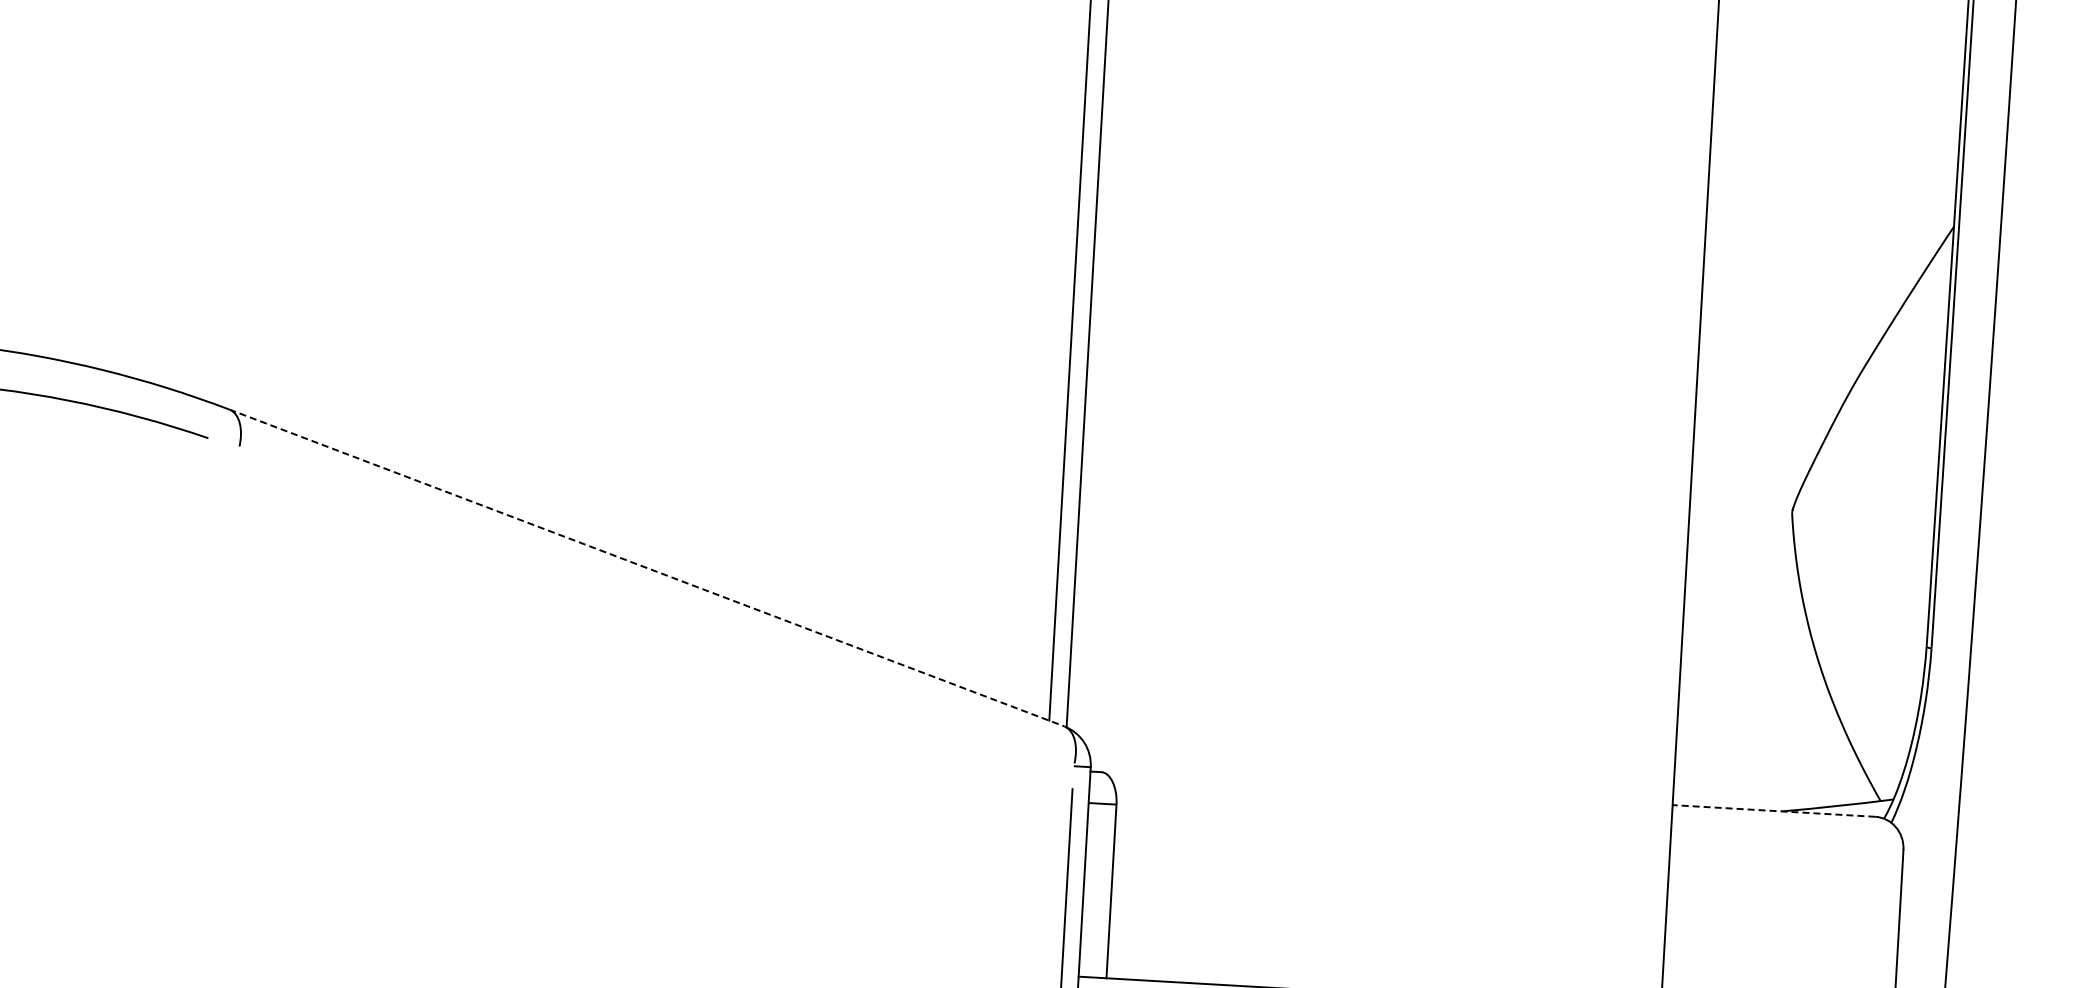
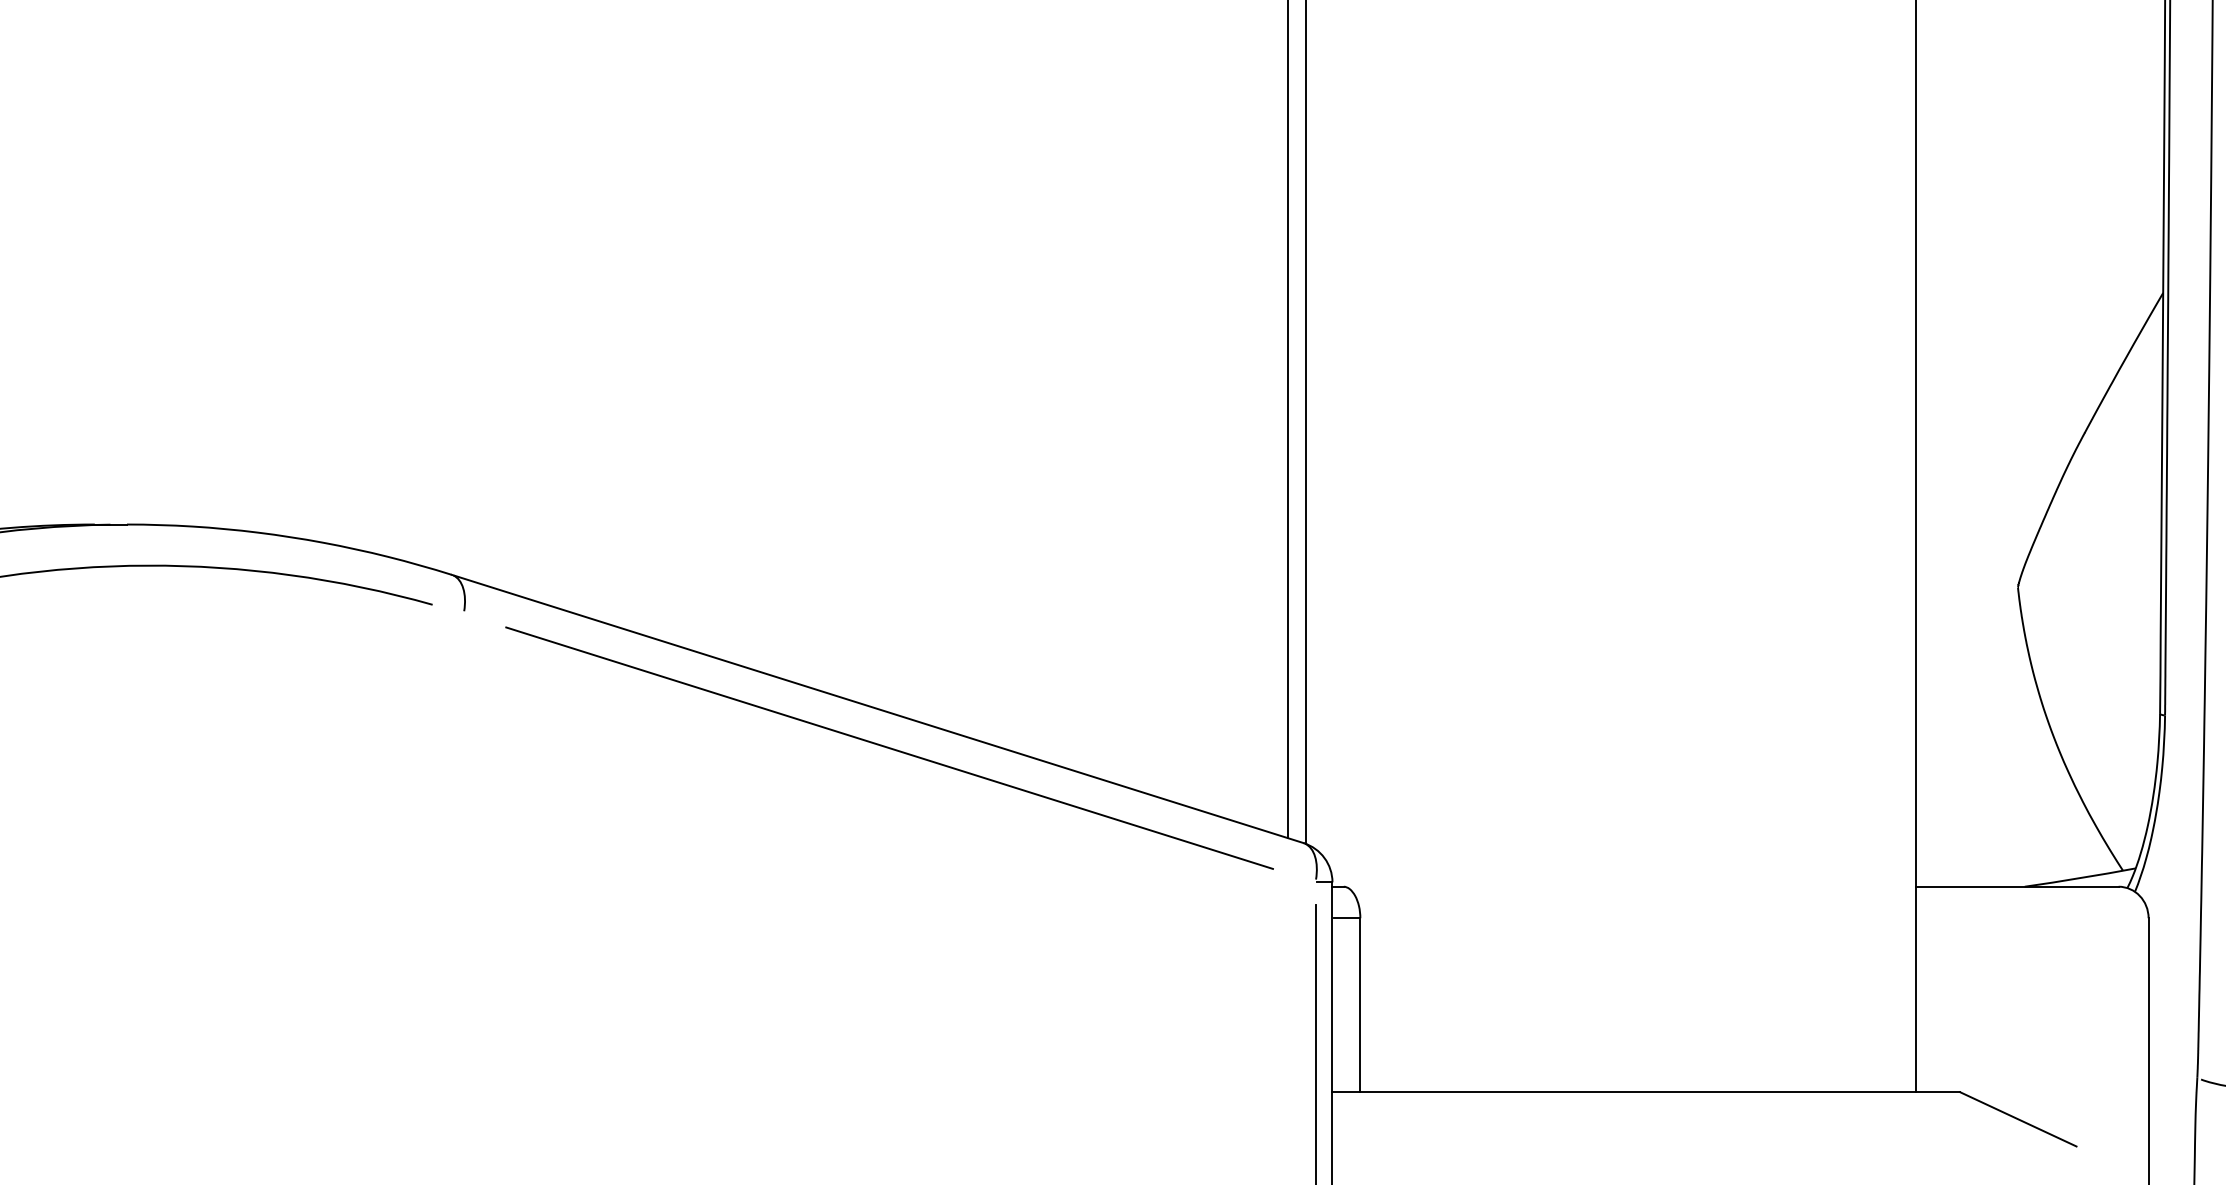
line: (646, 567) -> (877, 708), dashed -> solid
line: (656, 607) -> (889, 747), added
line: (1774, 810) -> (2017, 886), dashed -> solid

